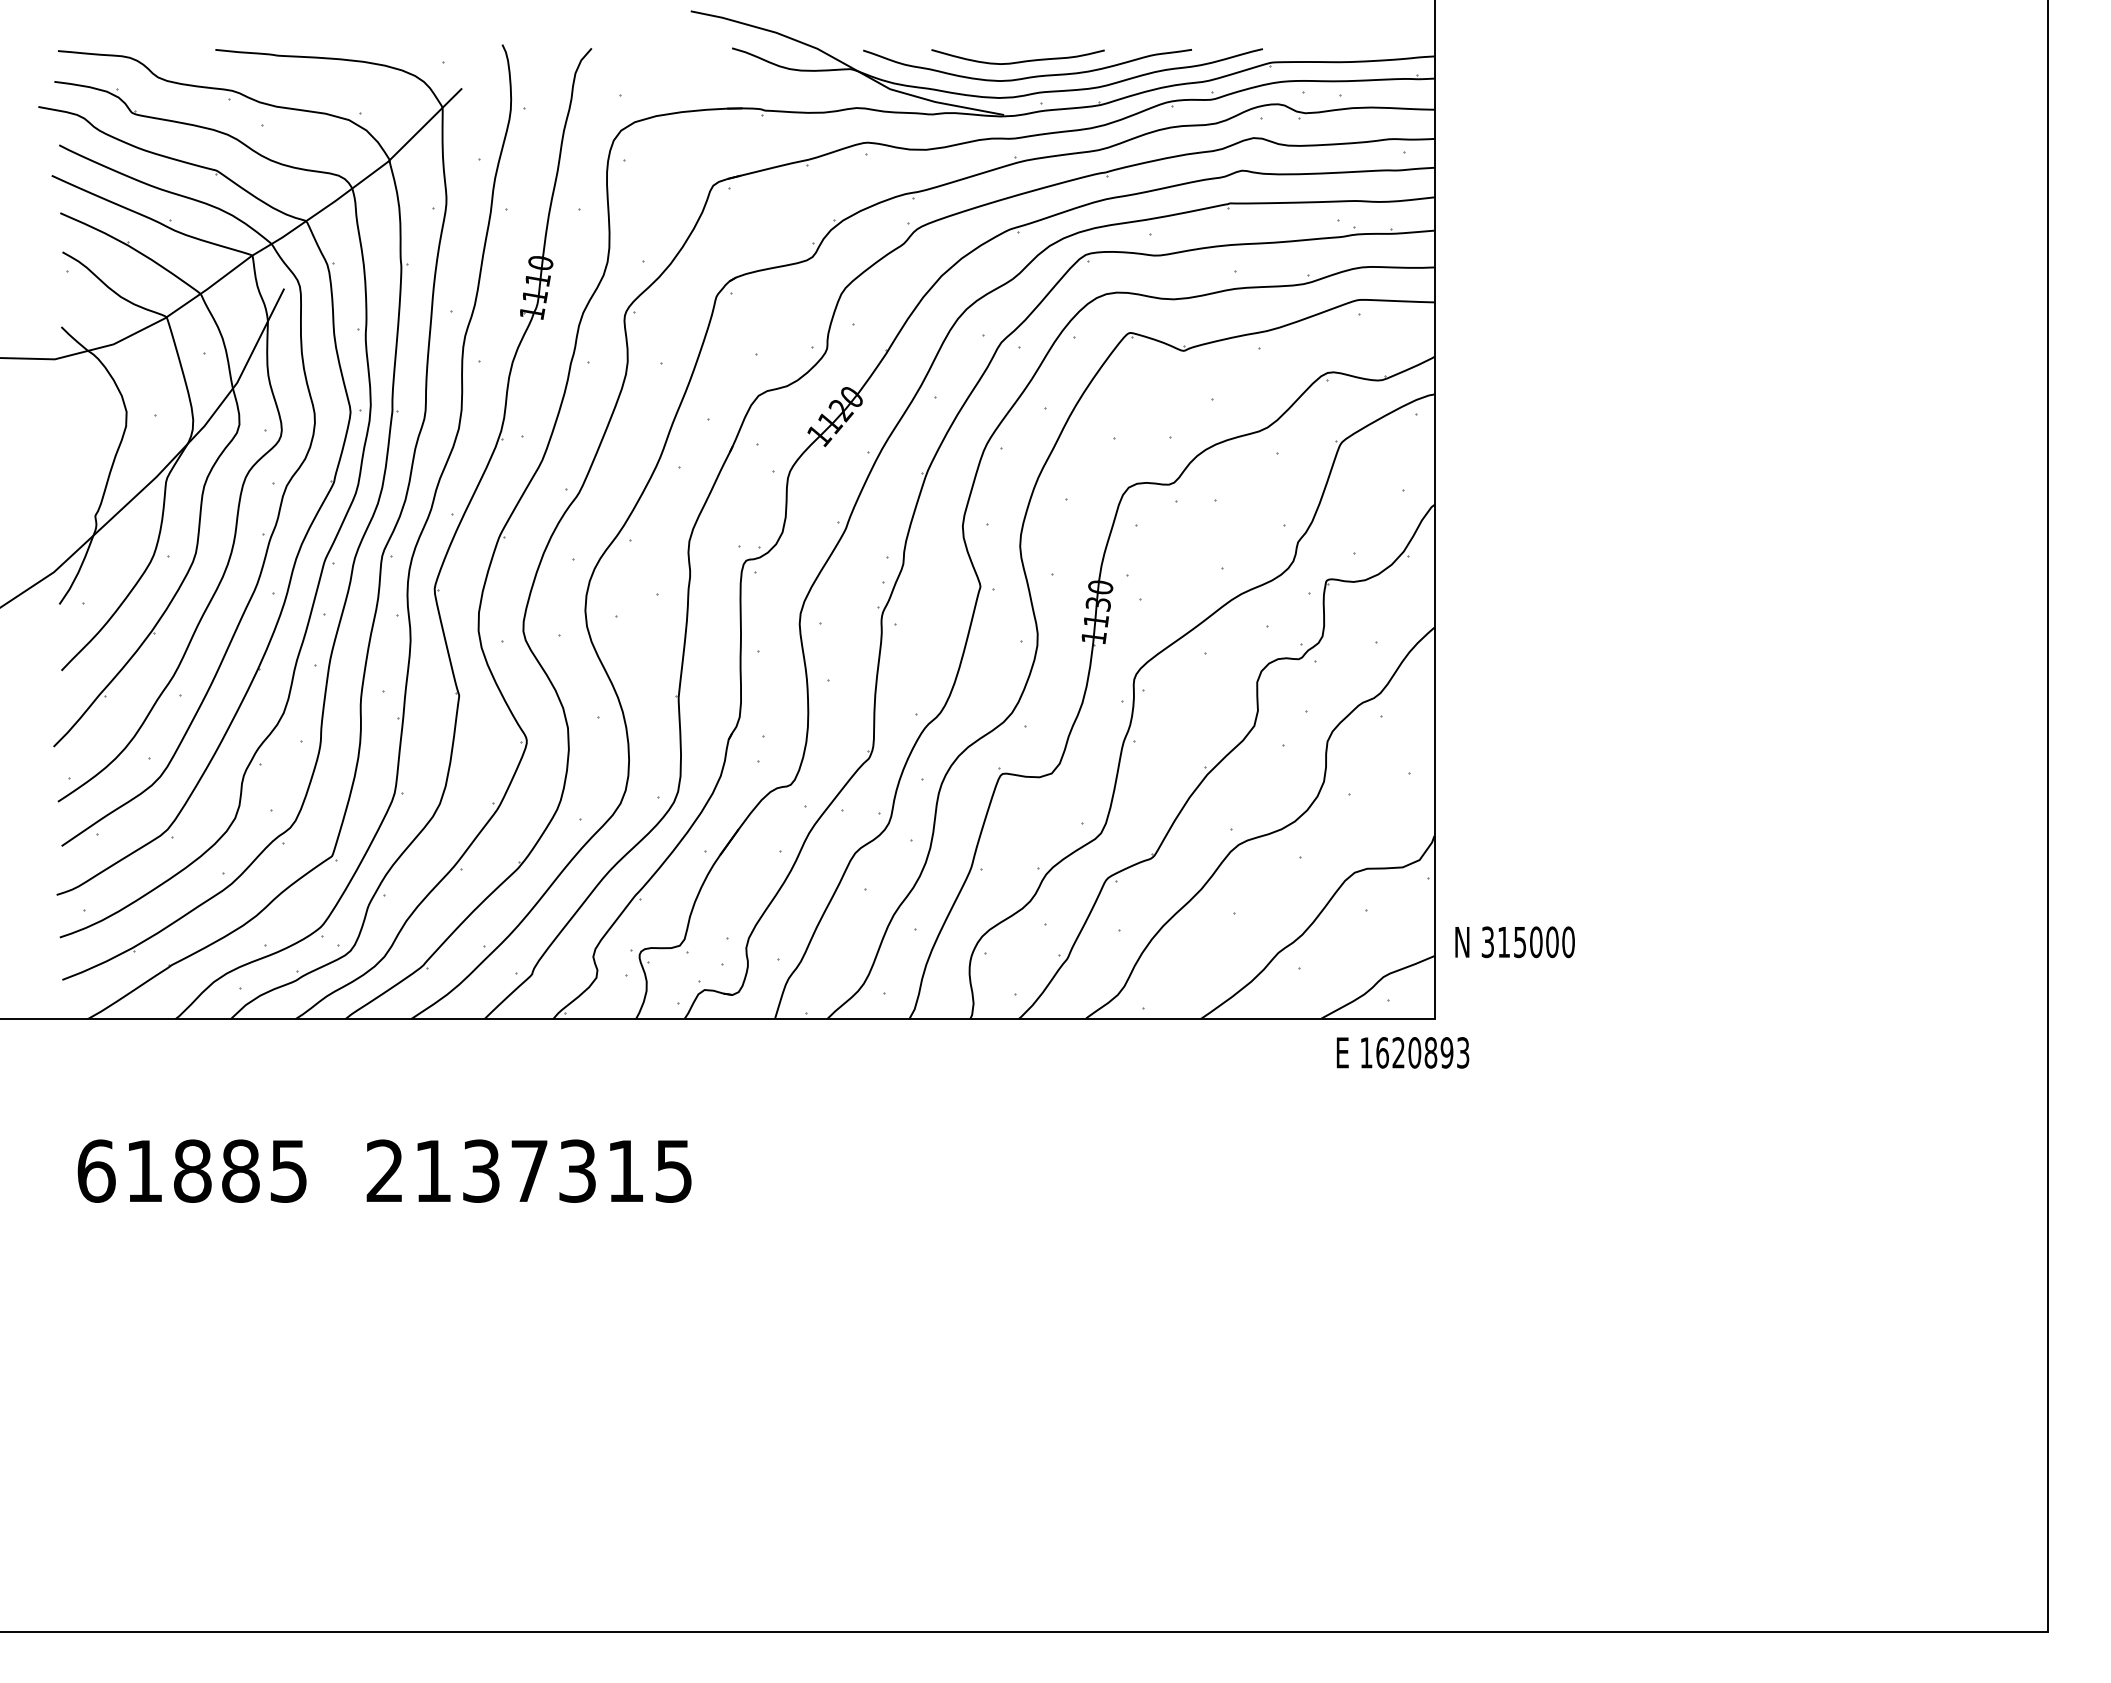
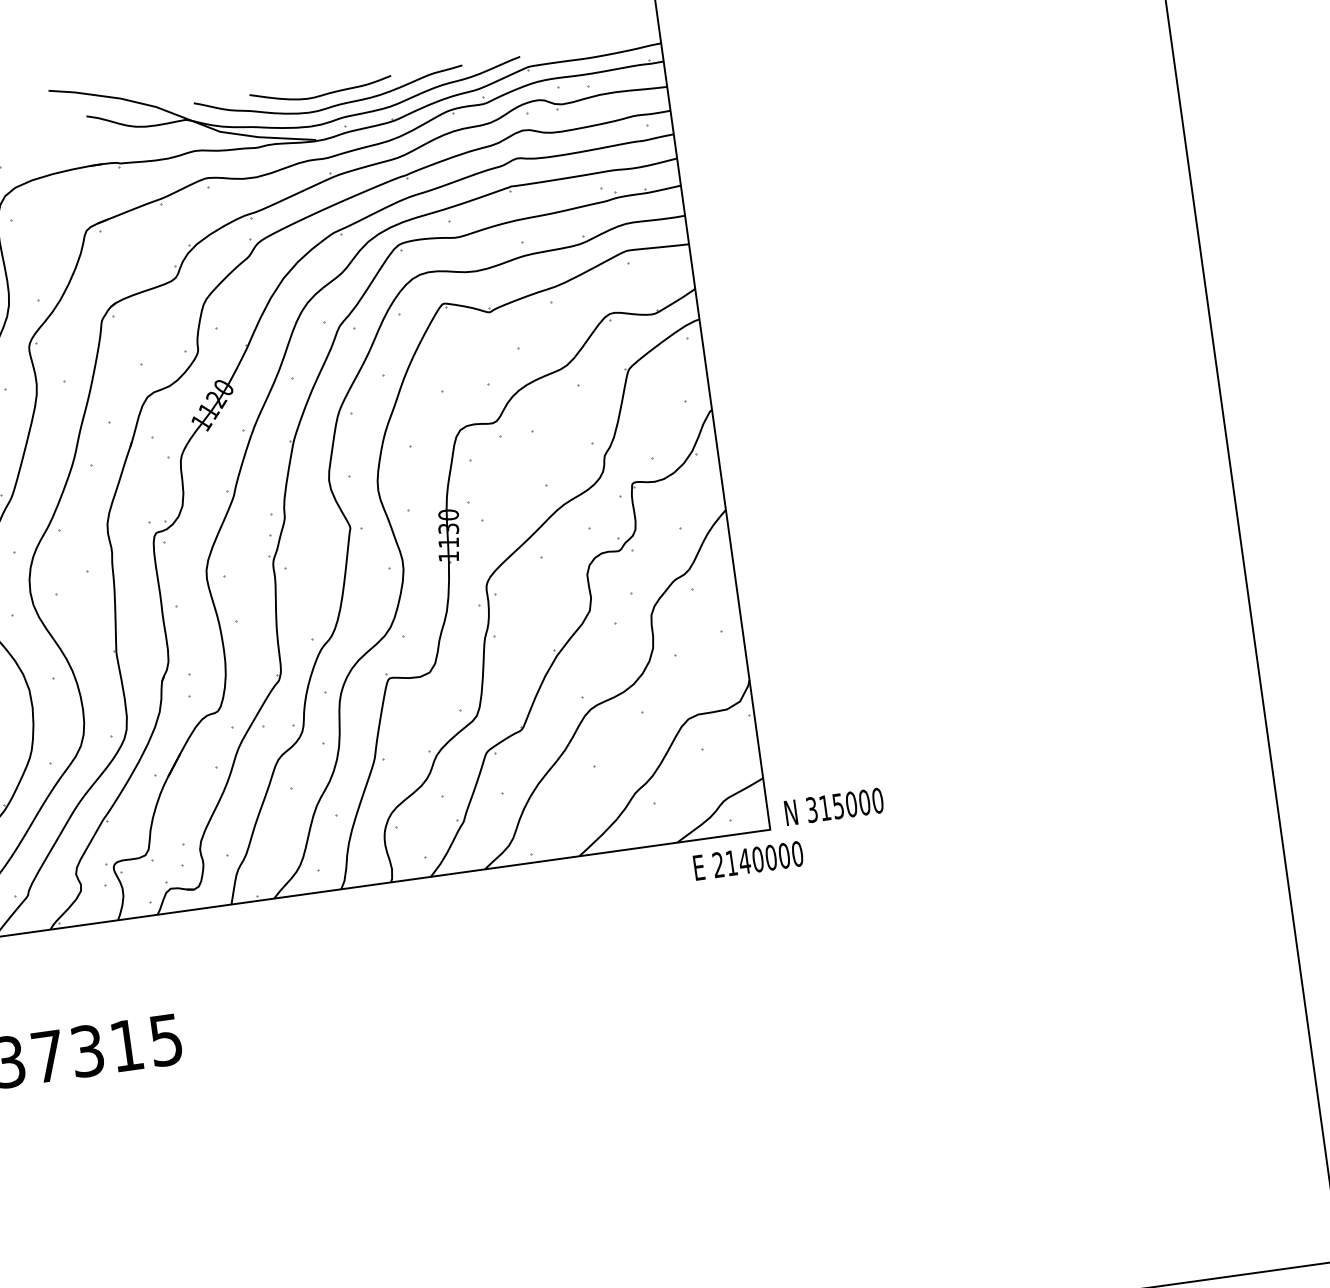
text: (1514, 942) -> (833, 807), moved
text: (1414, 1052) -> (757, 859), 1620893 -> 2140000

